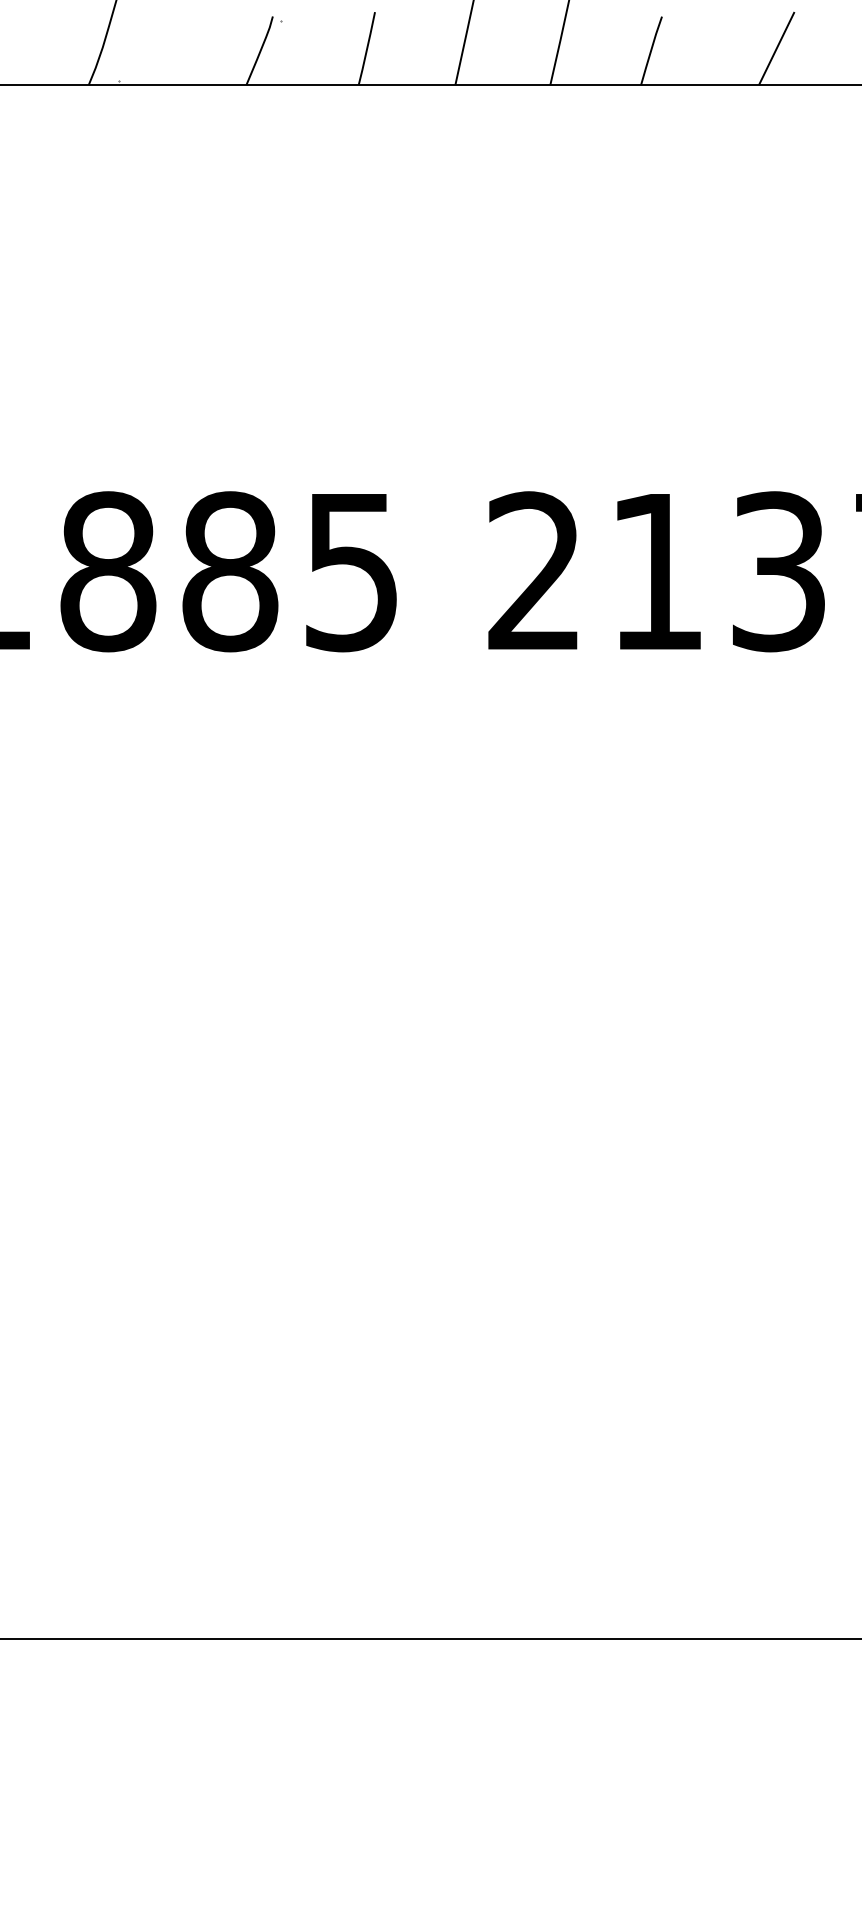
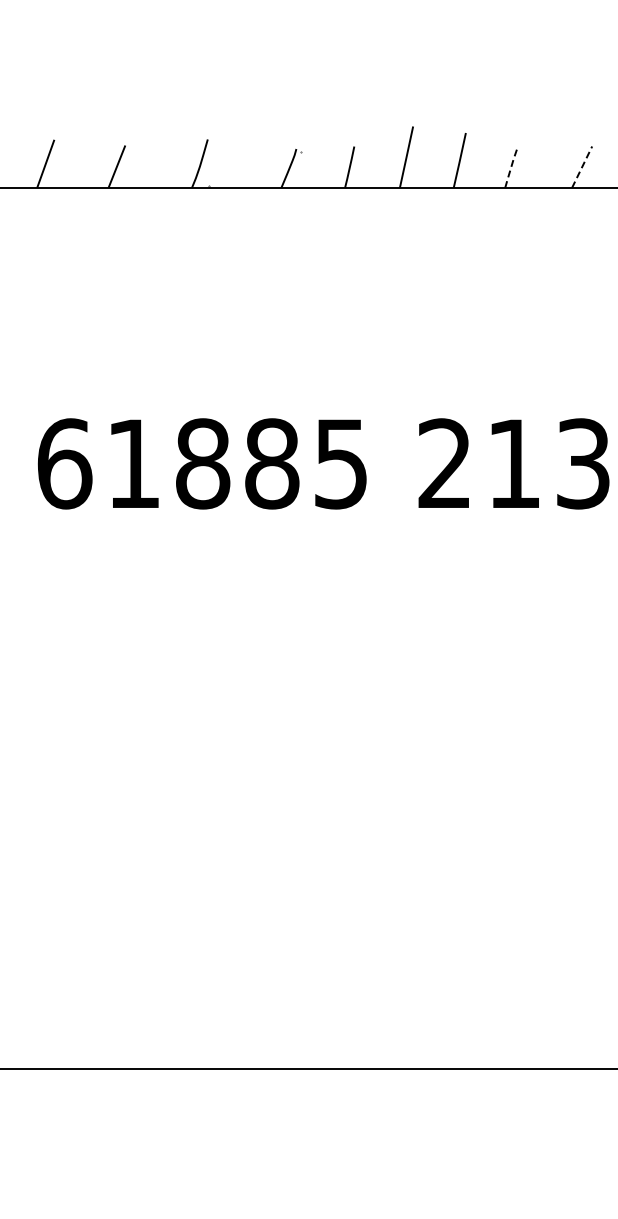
line: (777, 47) -> (582, 166), solid -> dashed
line: (652, 50) -> (511, 168), solid -> dashed

